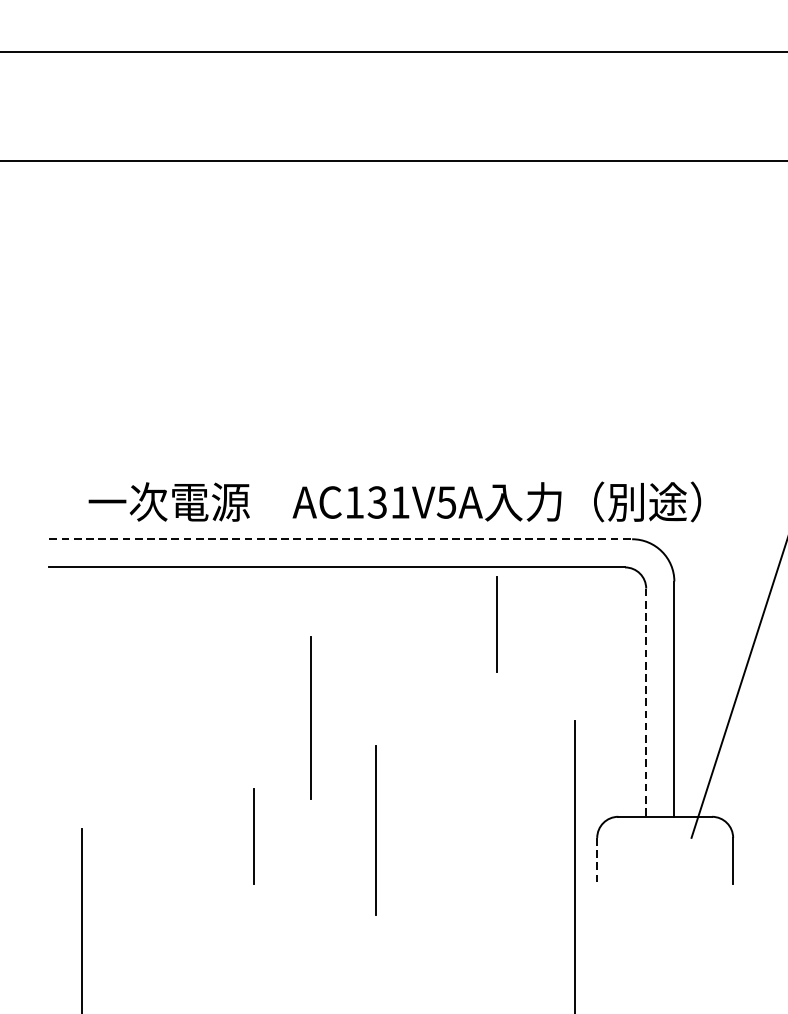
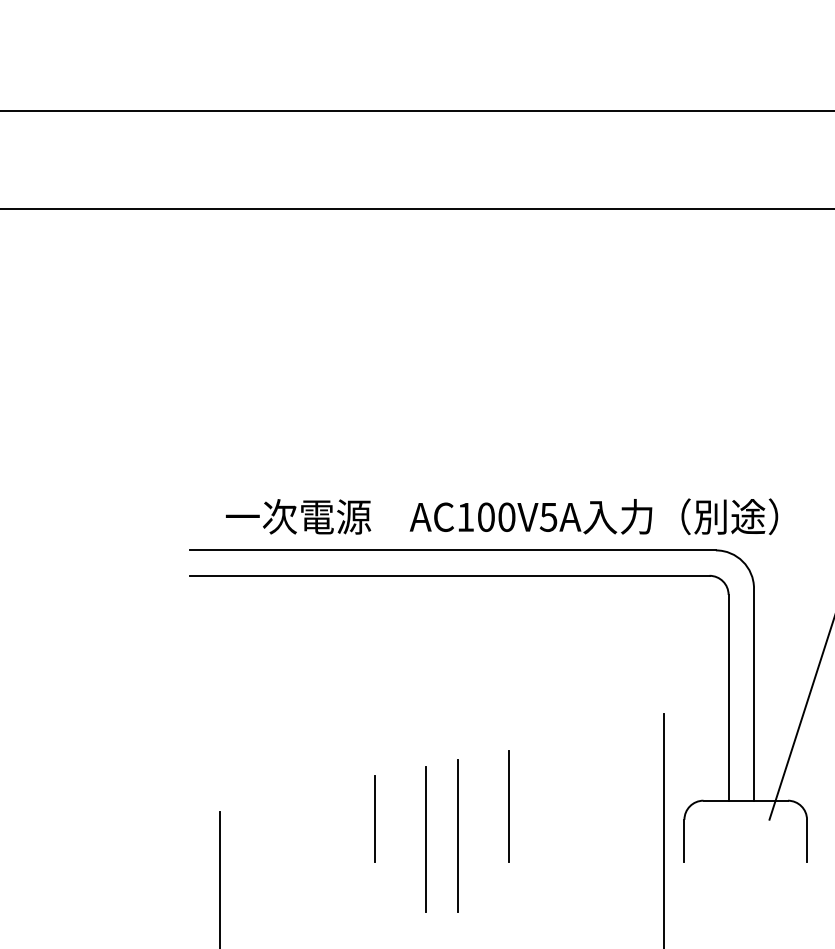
text: (388, 501) -> (496, 516), AC131V5A -> AC100V5A
line: (341, 539) -> (453, 550), dashed -> solid
line: (496, 624) -> (593, 627), removed
line: (646, 702) -> (728, 697), dashed -> solid
line: (310, 717) -> (425, 839), moved
line: (402, 822) -> (508, 805), added
line: (375, 829) -> (457, 835), moved
line: (597, 860) -> (684, 840), dashed -> solid

